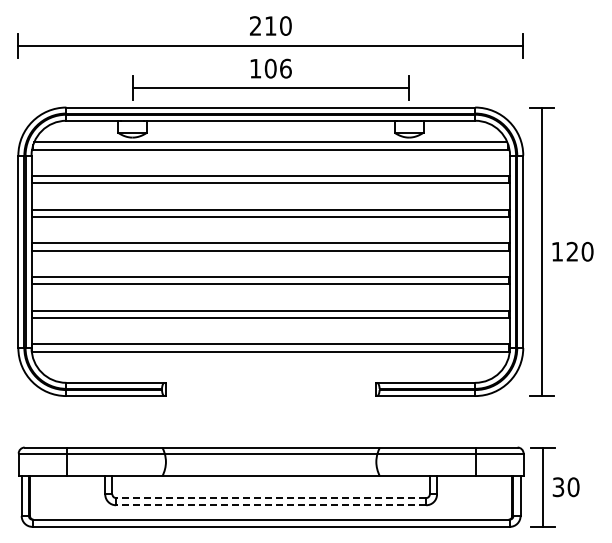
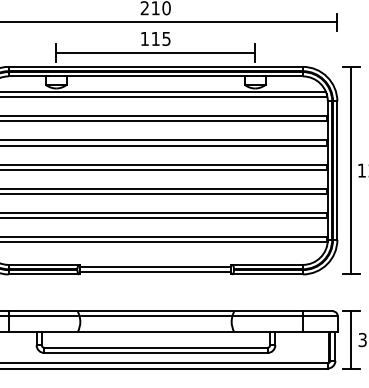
text: (277, 68) -> (160, 38), 106 -> 115
line: (270, 385) -> (155, 266), added
line: (270, 393) -> (155, 272), added
line: (270, 498) -> (155, 348), dashed -> solid
line: (270, 505) -> (155, 353), dashed -> solid

